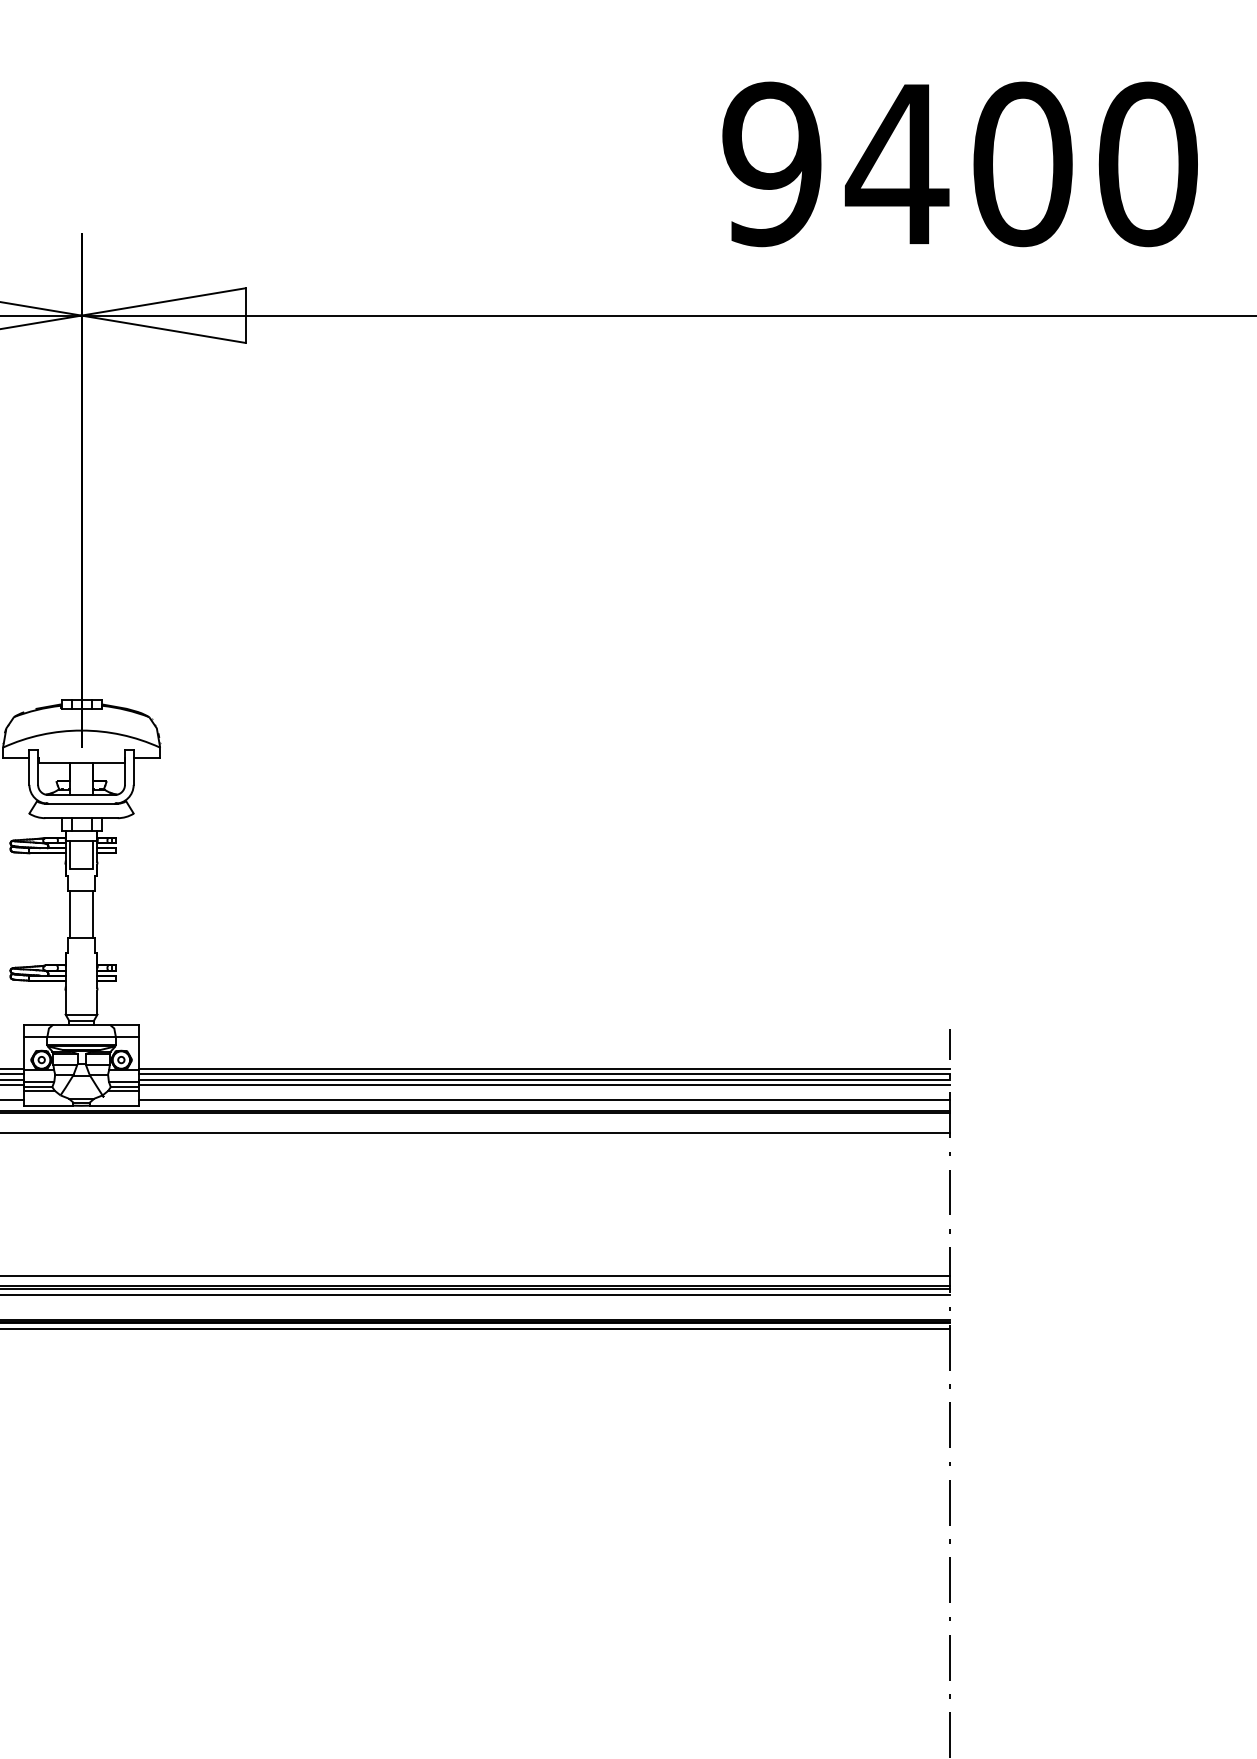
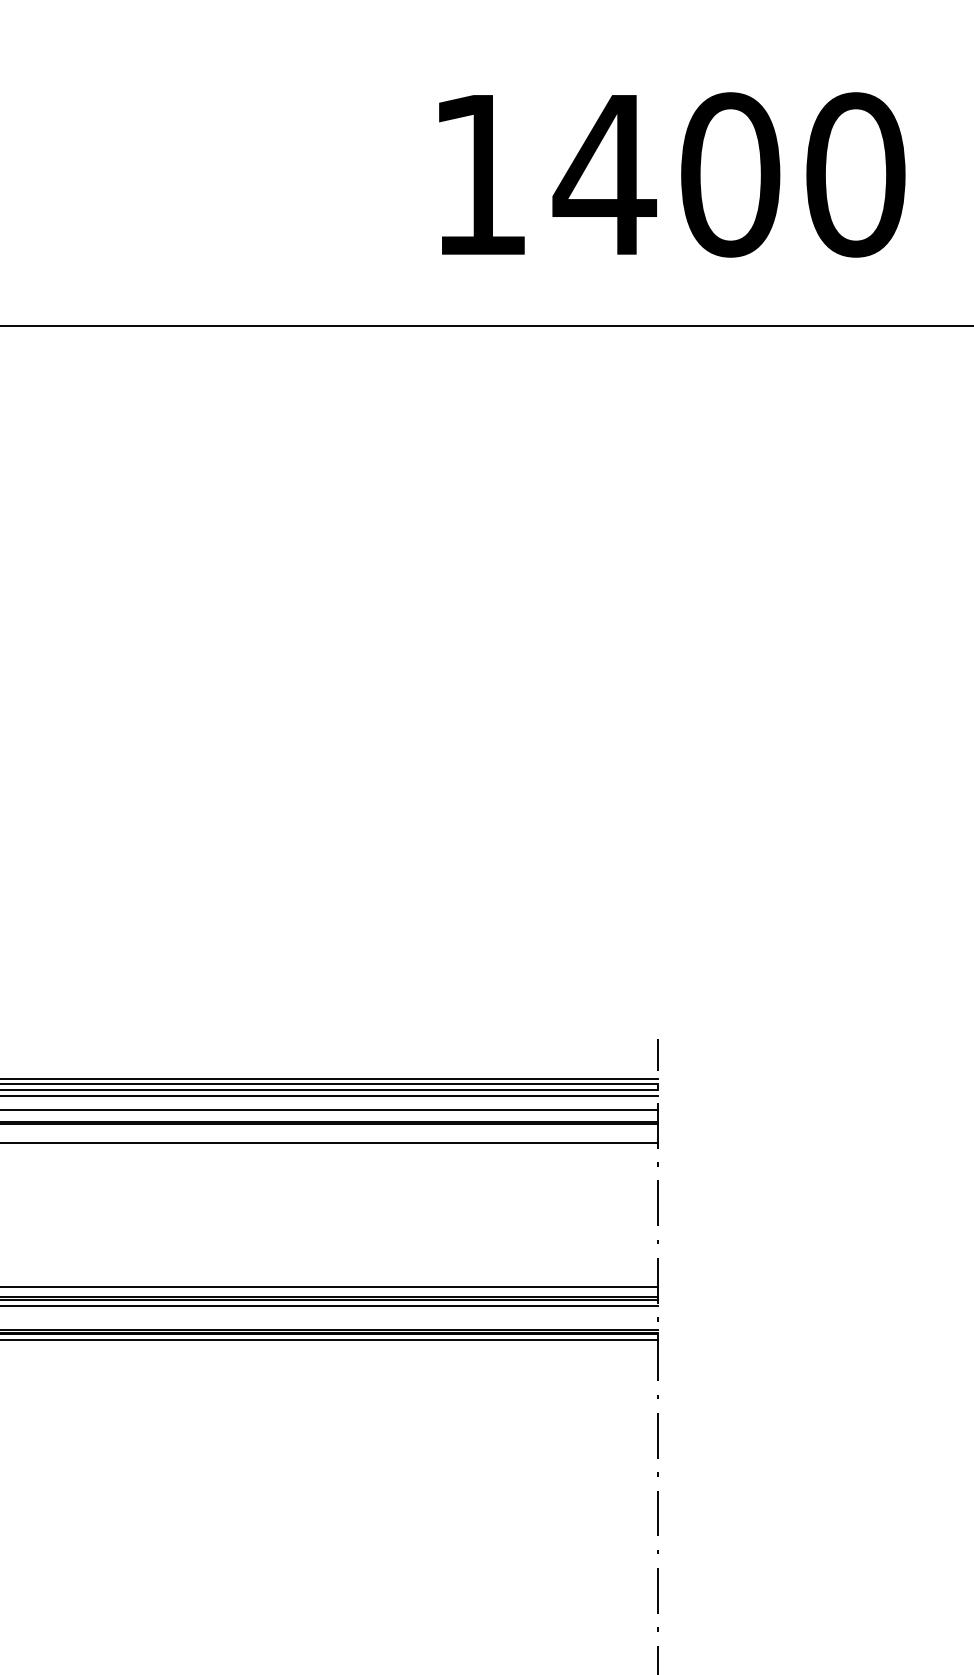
text: (771, 164) -> (479, 175), 9400 -> 1400

